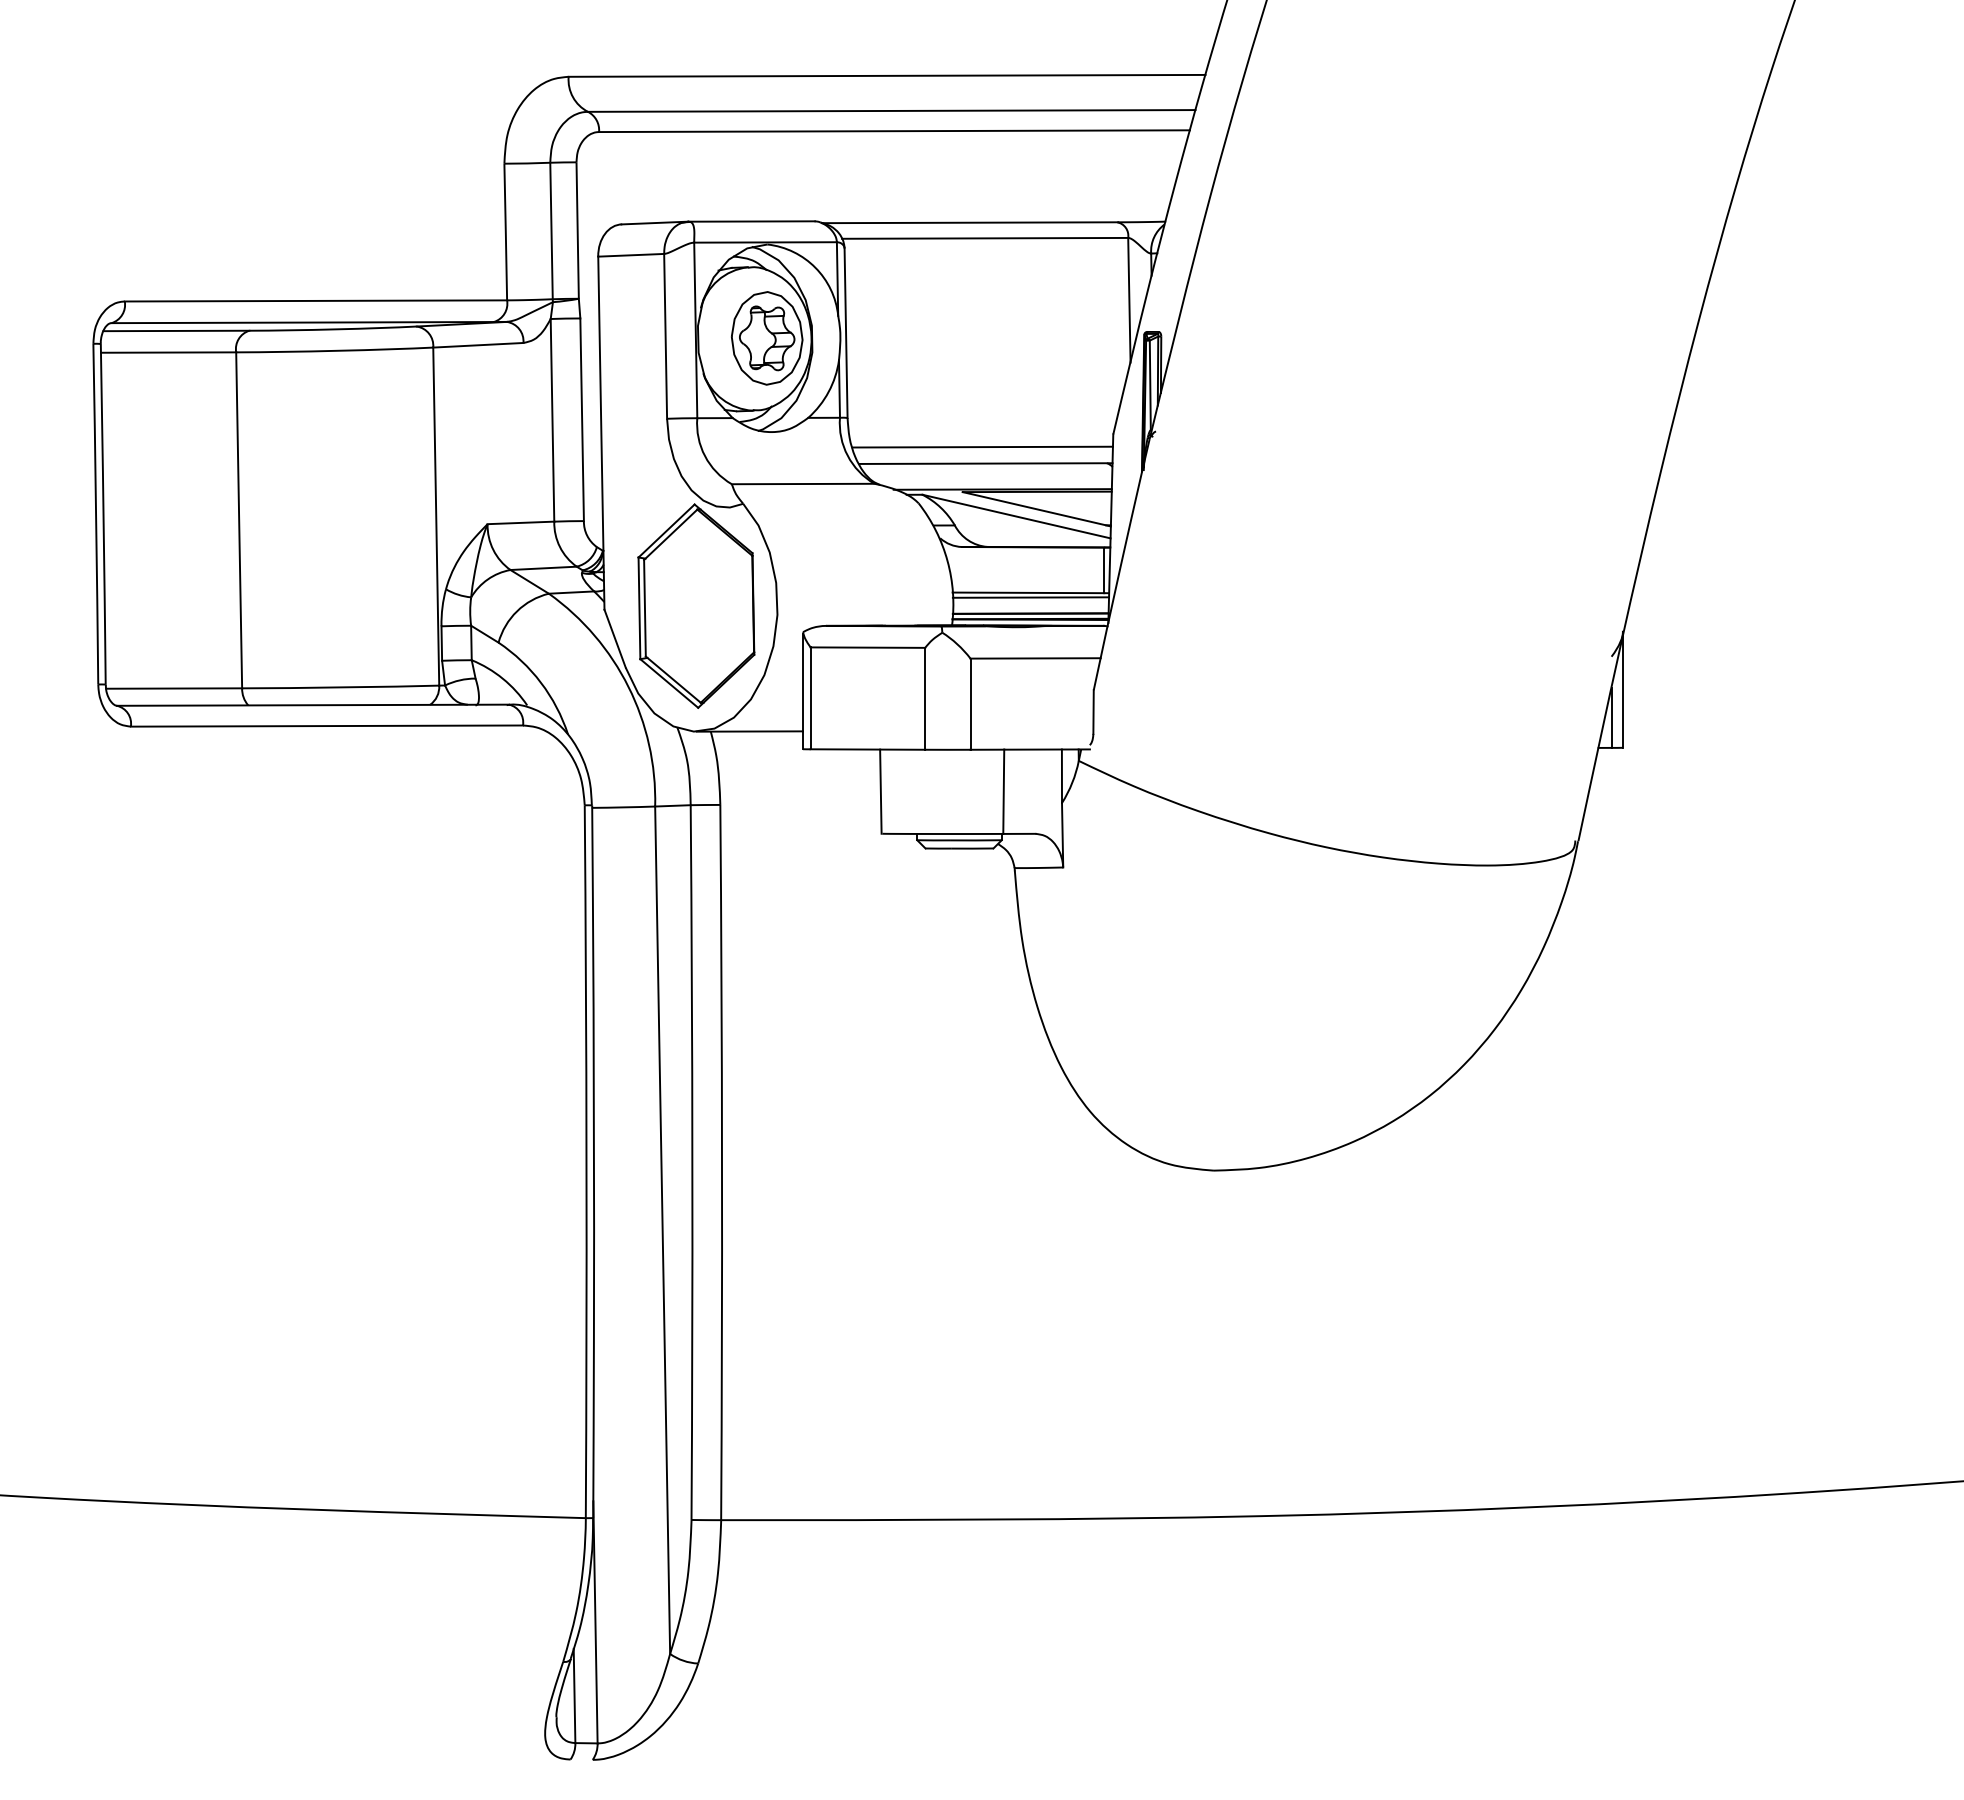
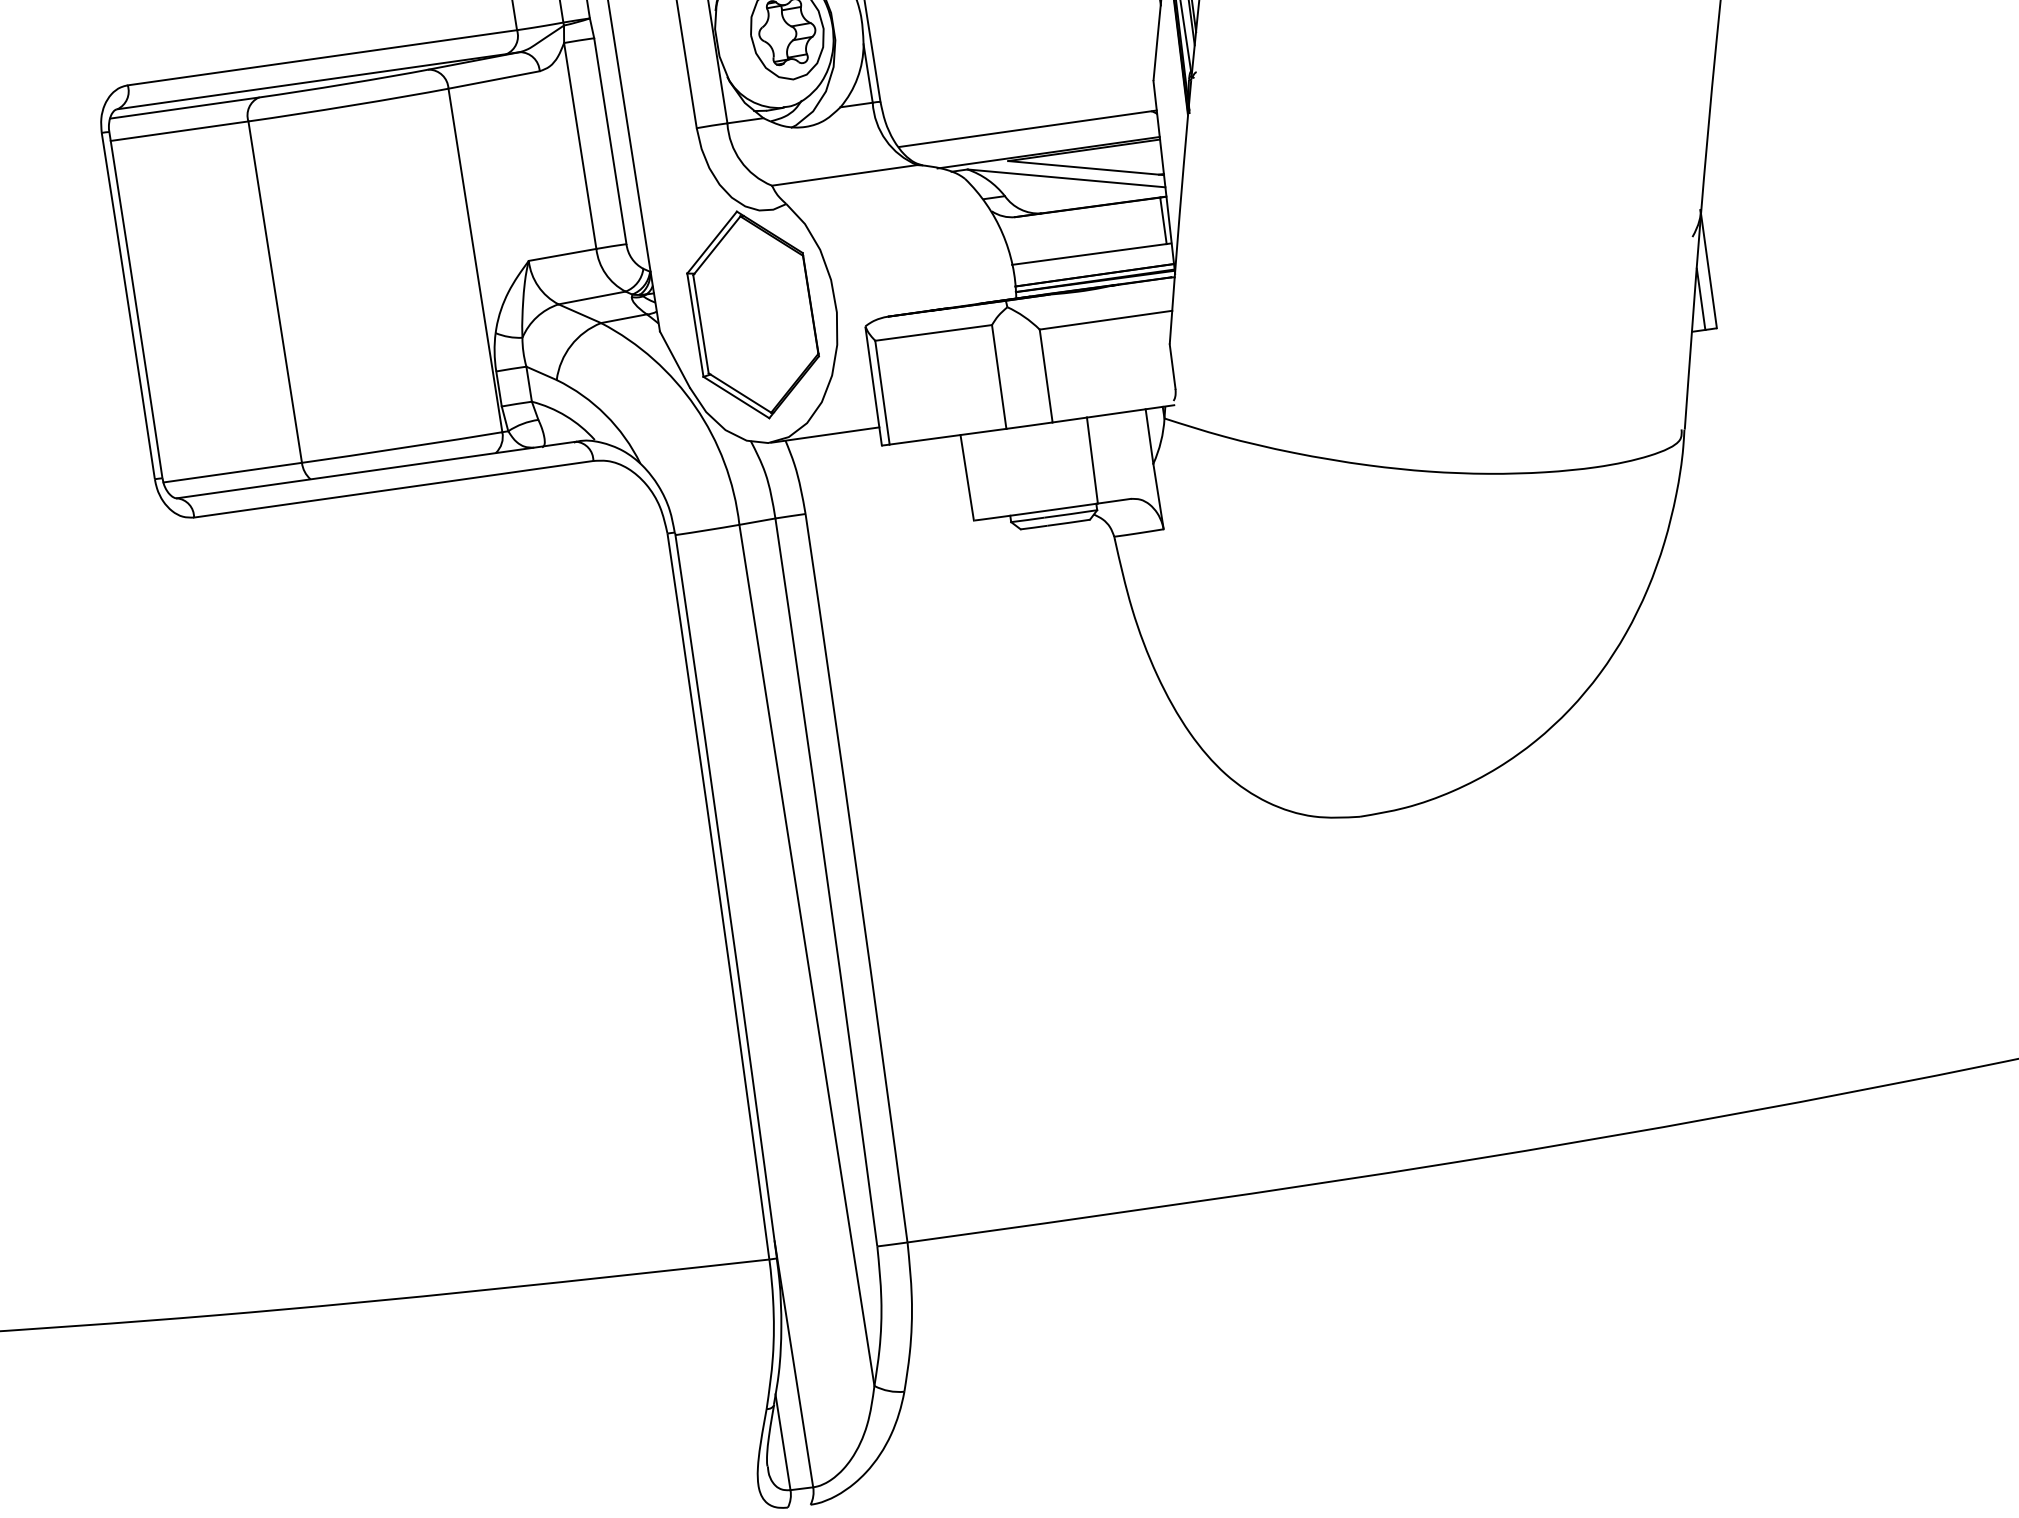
line: (982, 446) -> (1021, 111), removed
line: (1030, 597) -> (1092, 258), removed

